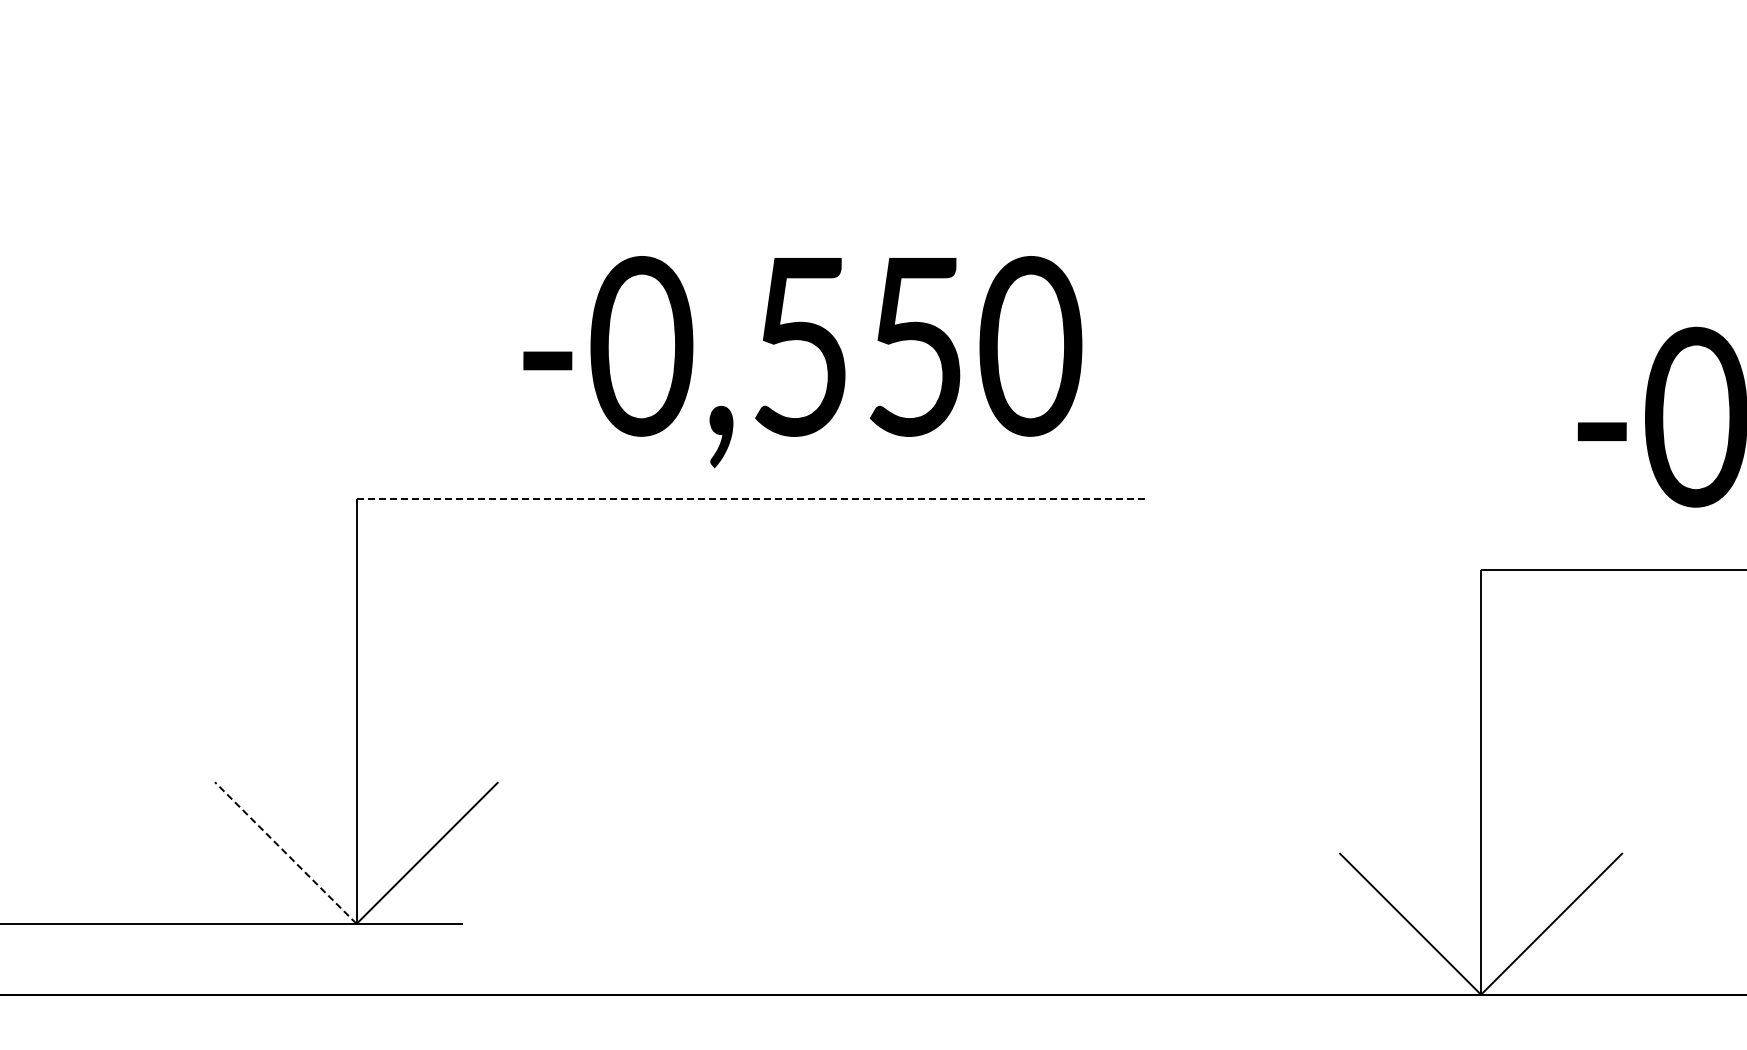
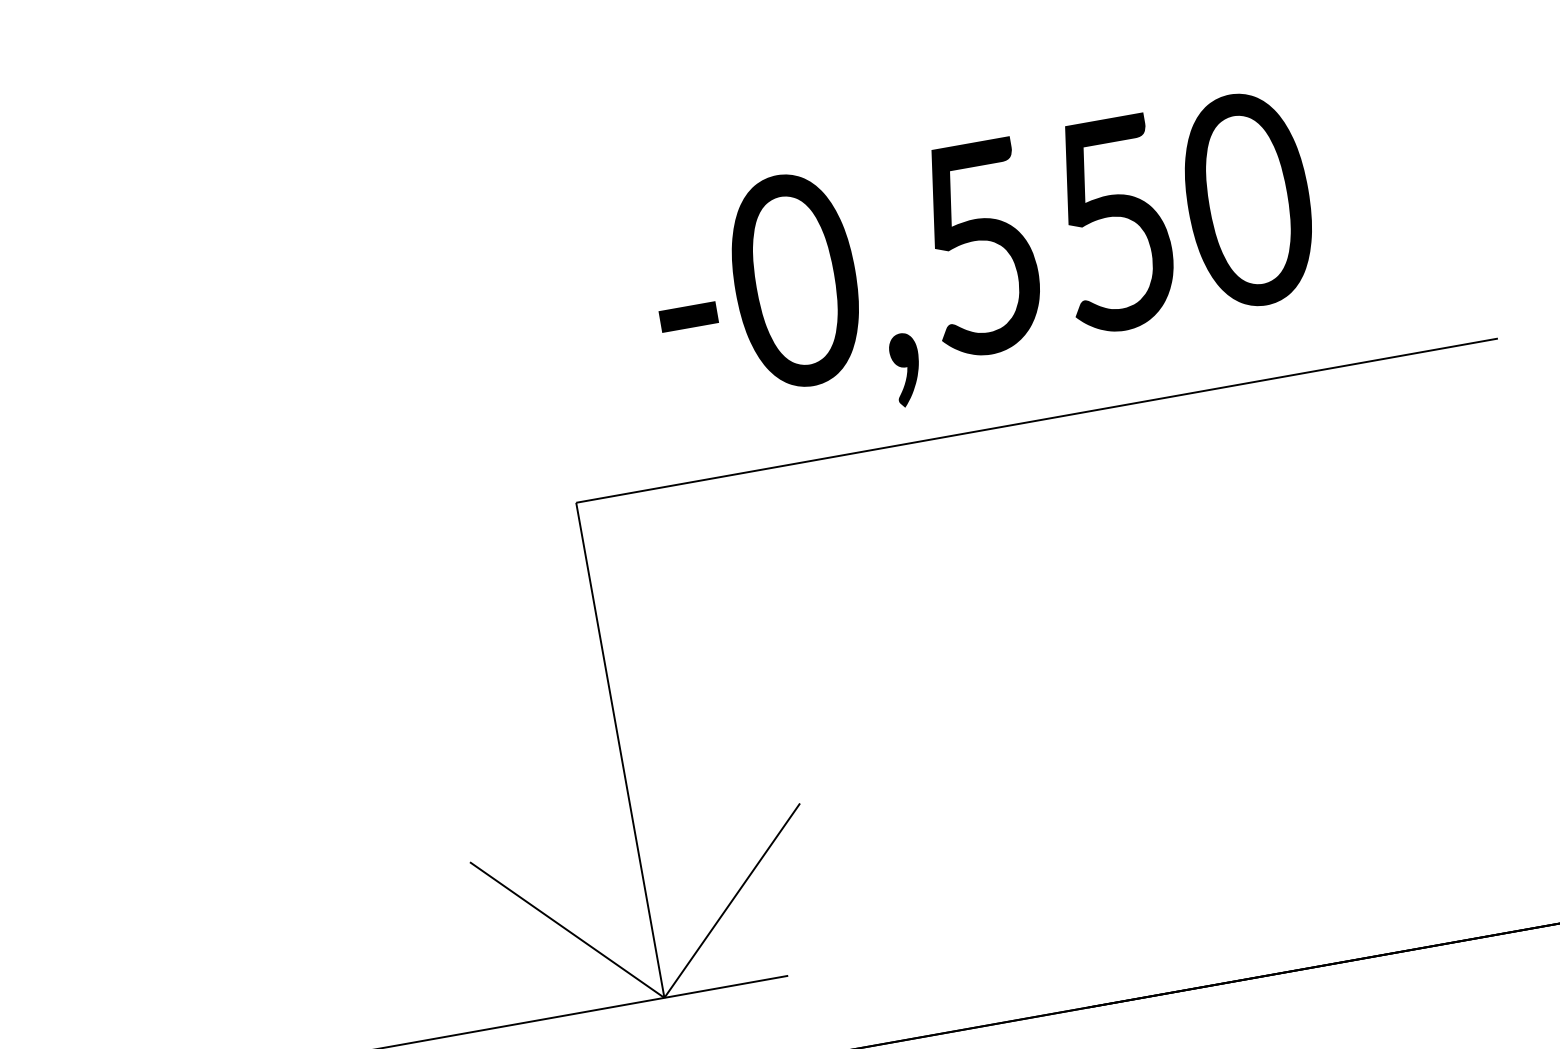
text: (802, 362) -> (985, 266), moved
line: (752, 498) -> (1037, 420), dashed -> solid
line: (285, 852) -> (566, 929), dashed -> solid

